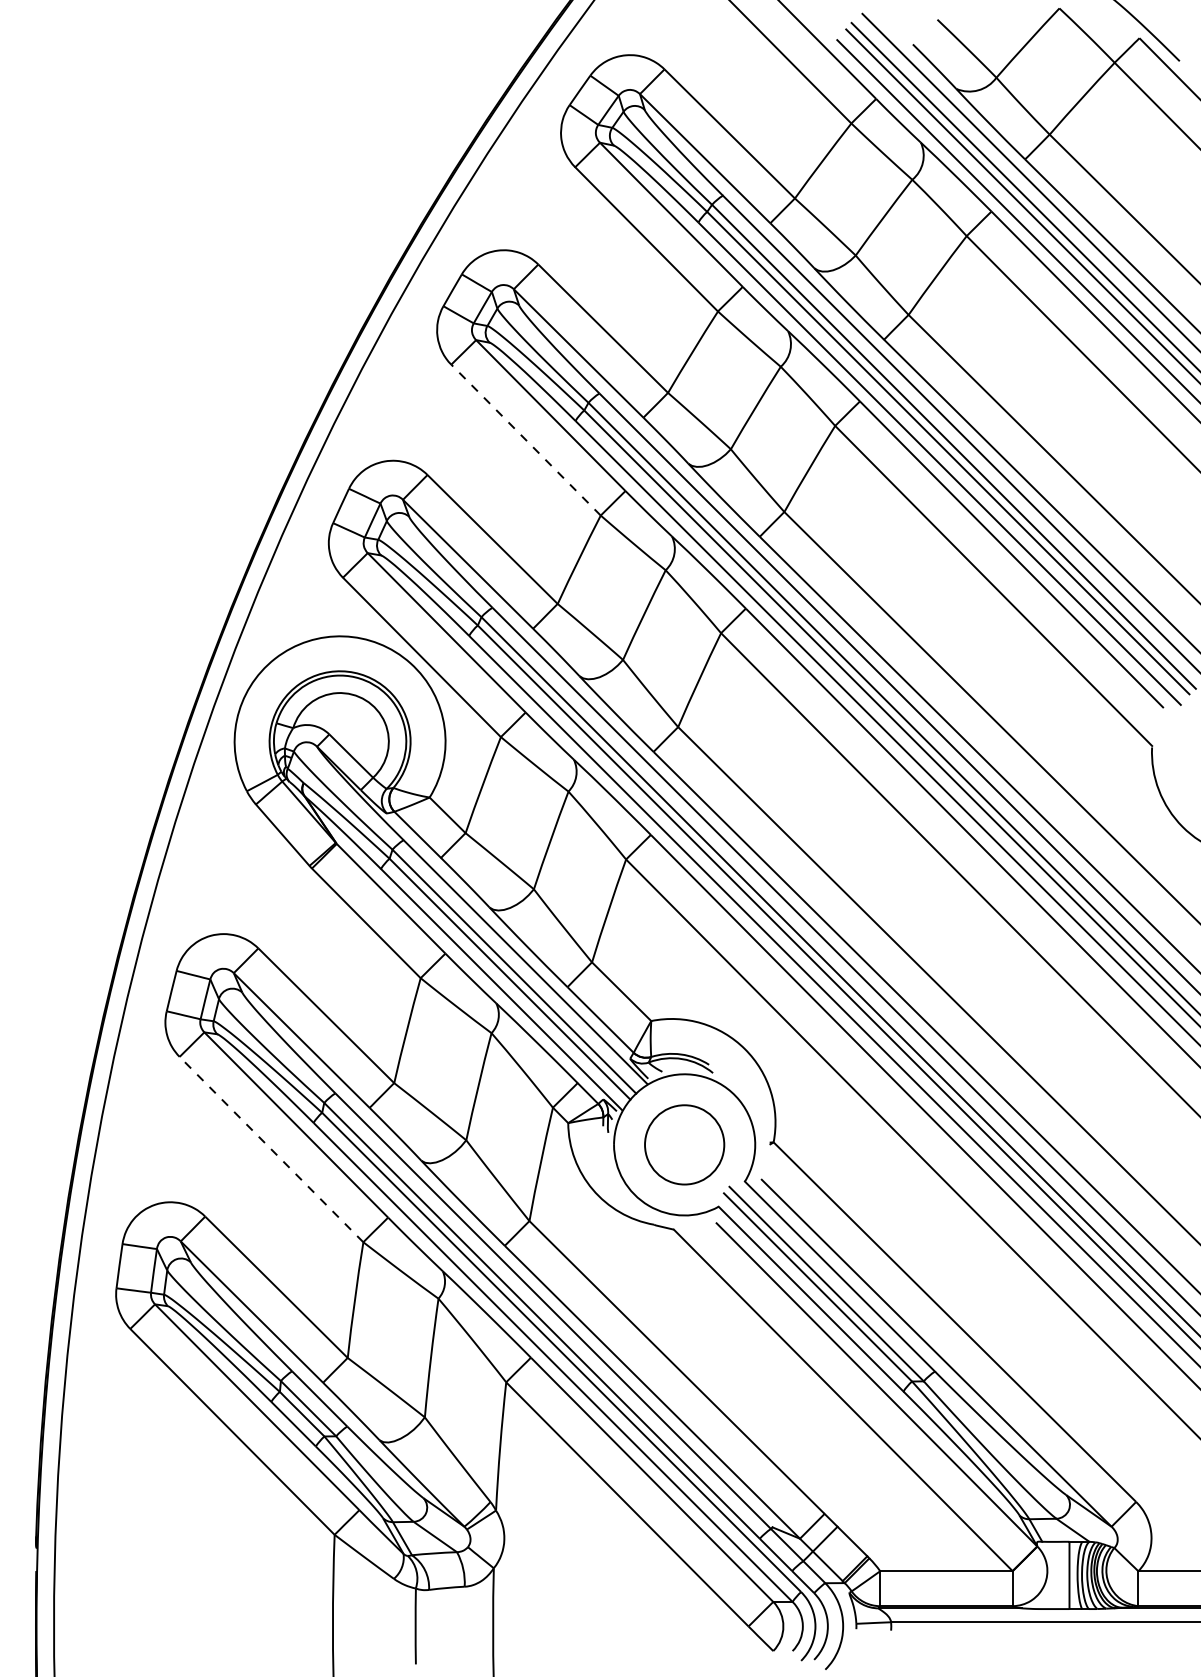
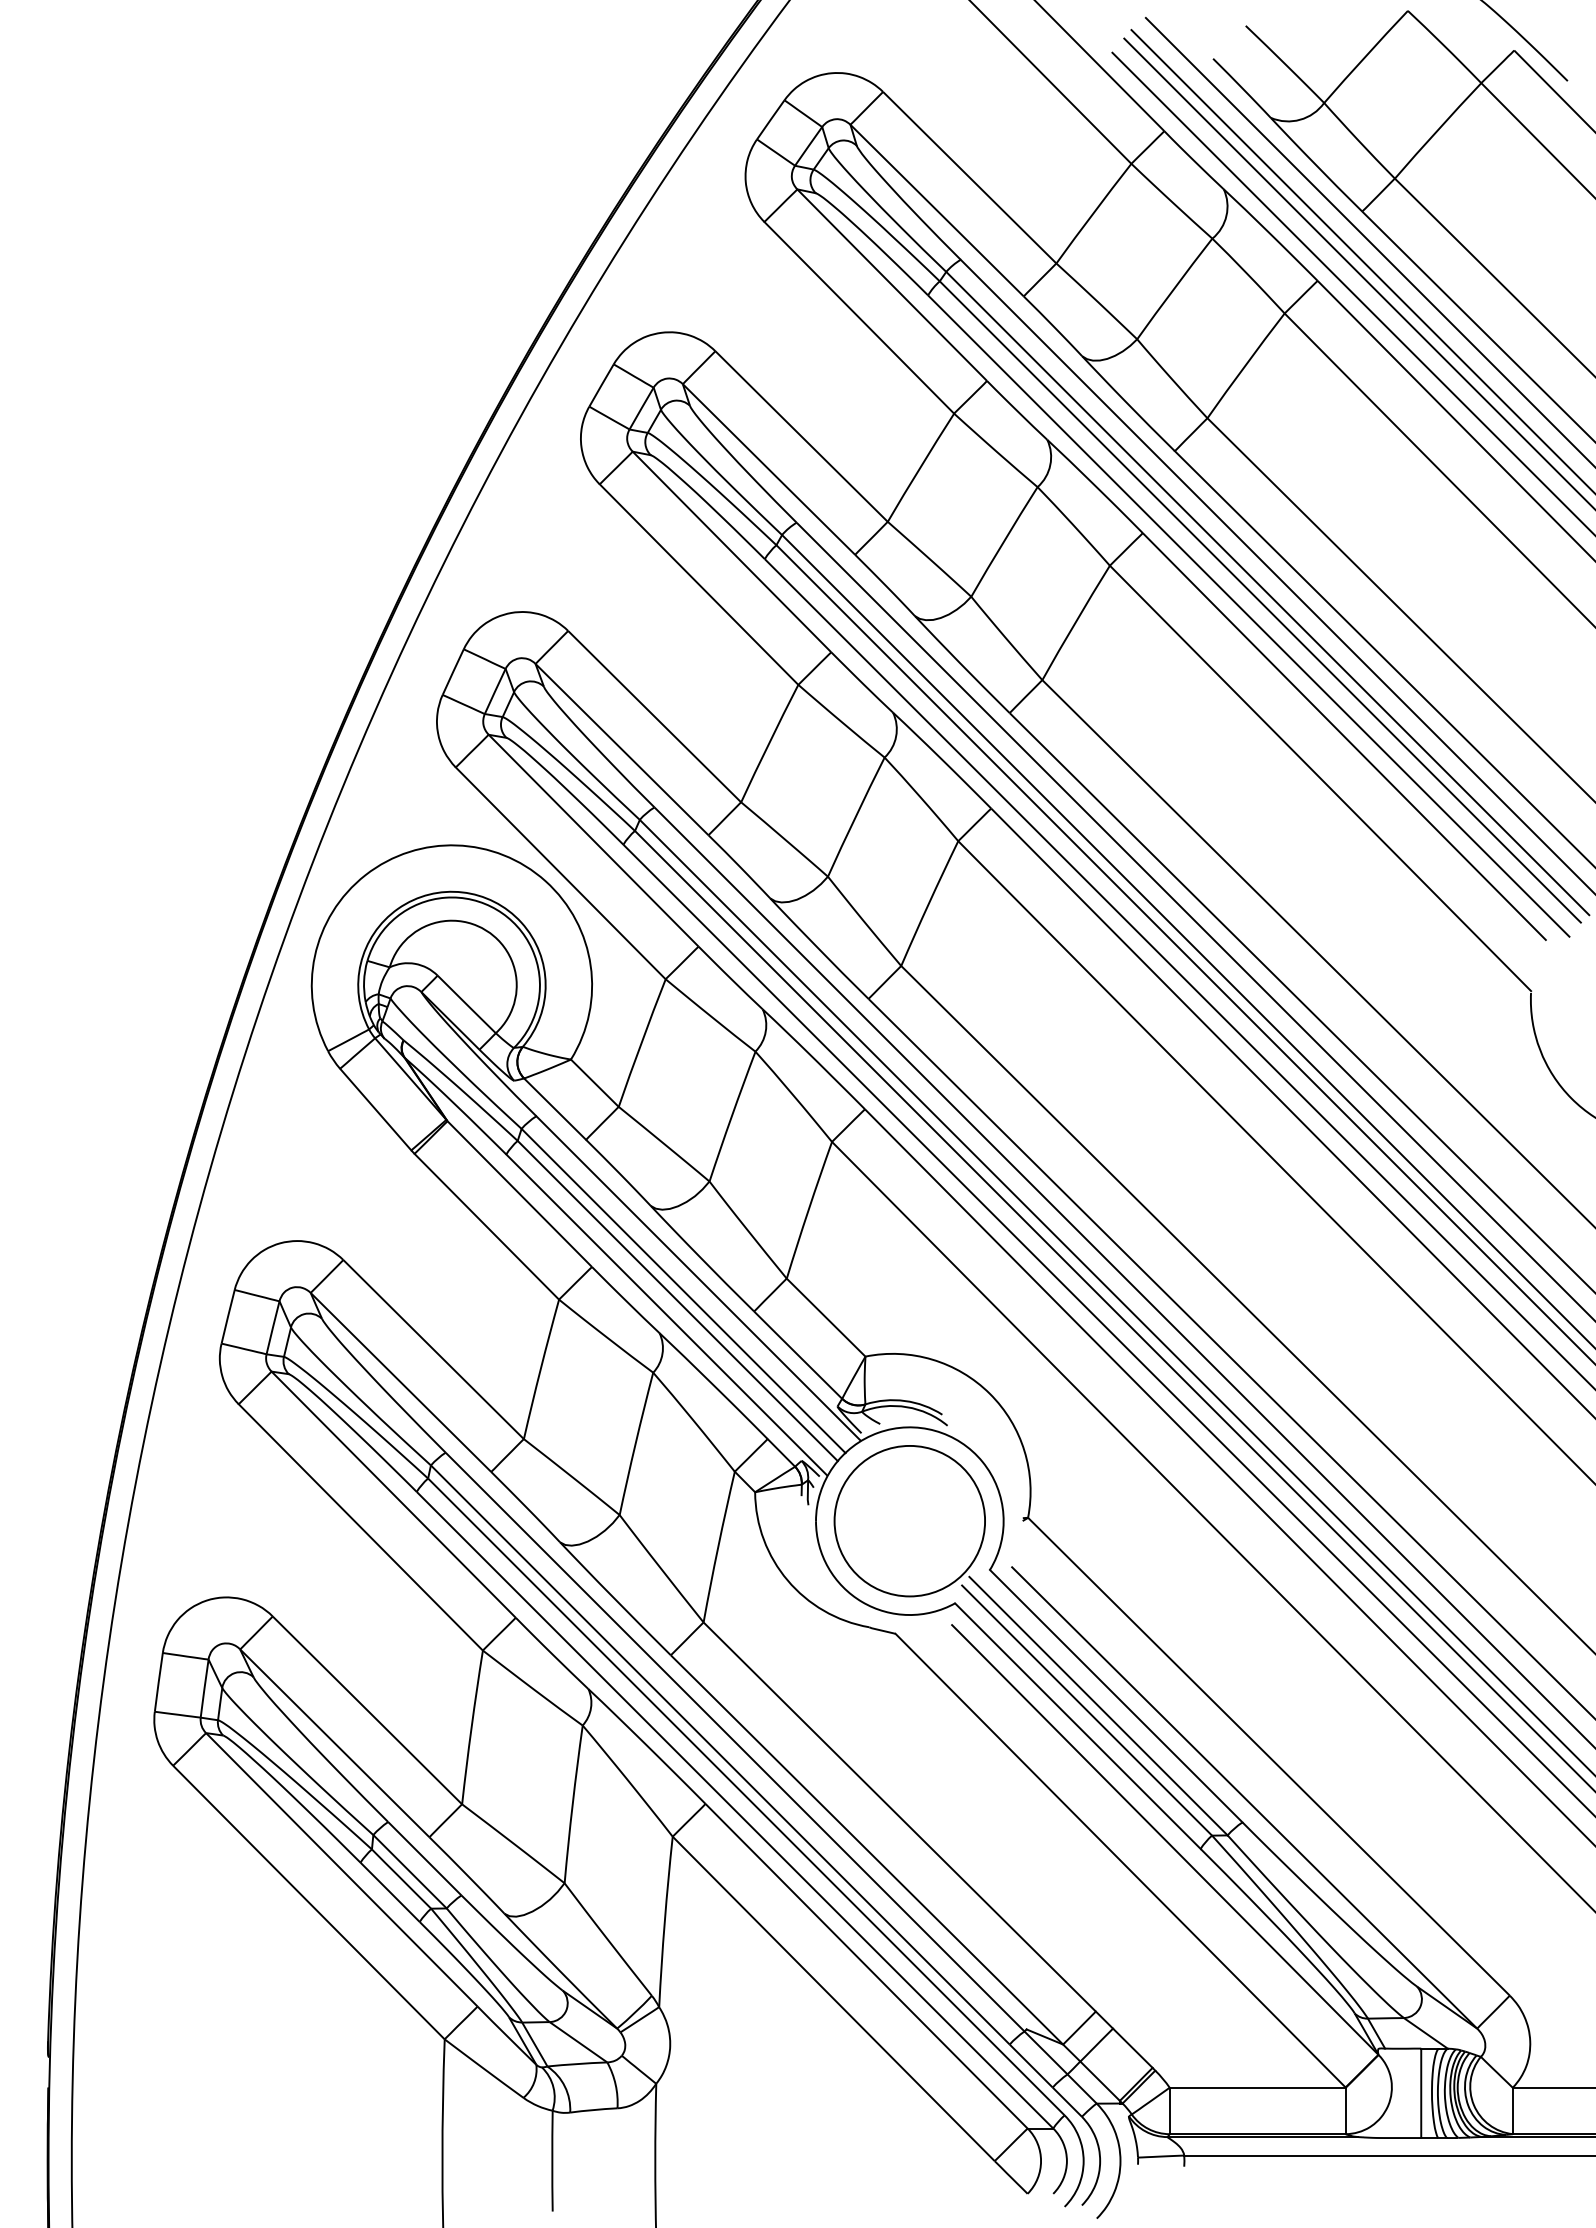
line: (525, 440) -> (698, 584), dashed -> solid
circle: (684, 1144) -> (909, 1520), size x1.43
line: (271, 1149) -> (360, 1527), dashed -> solid

